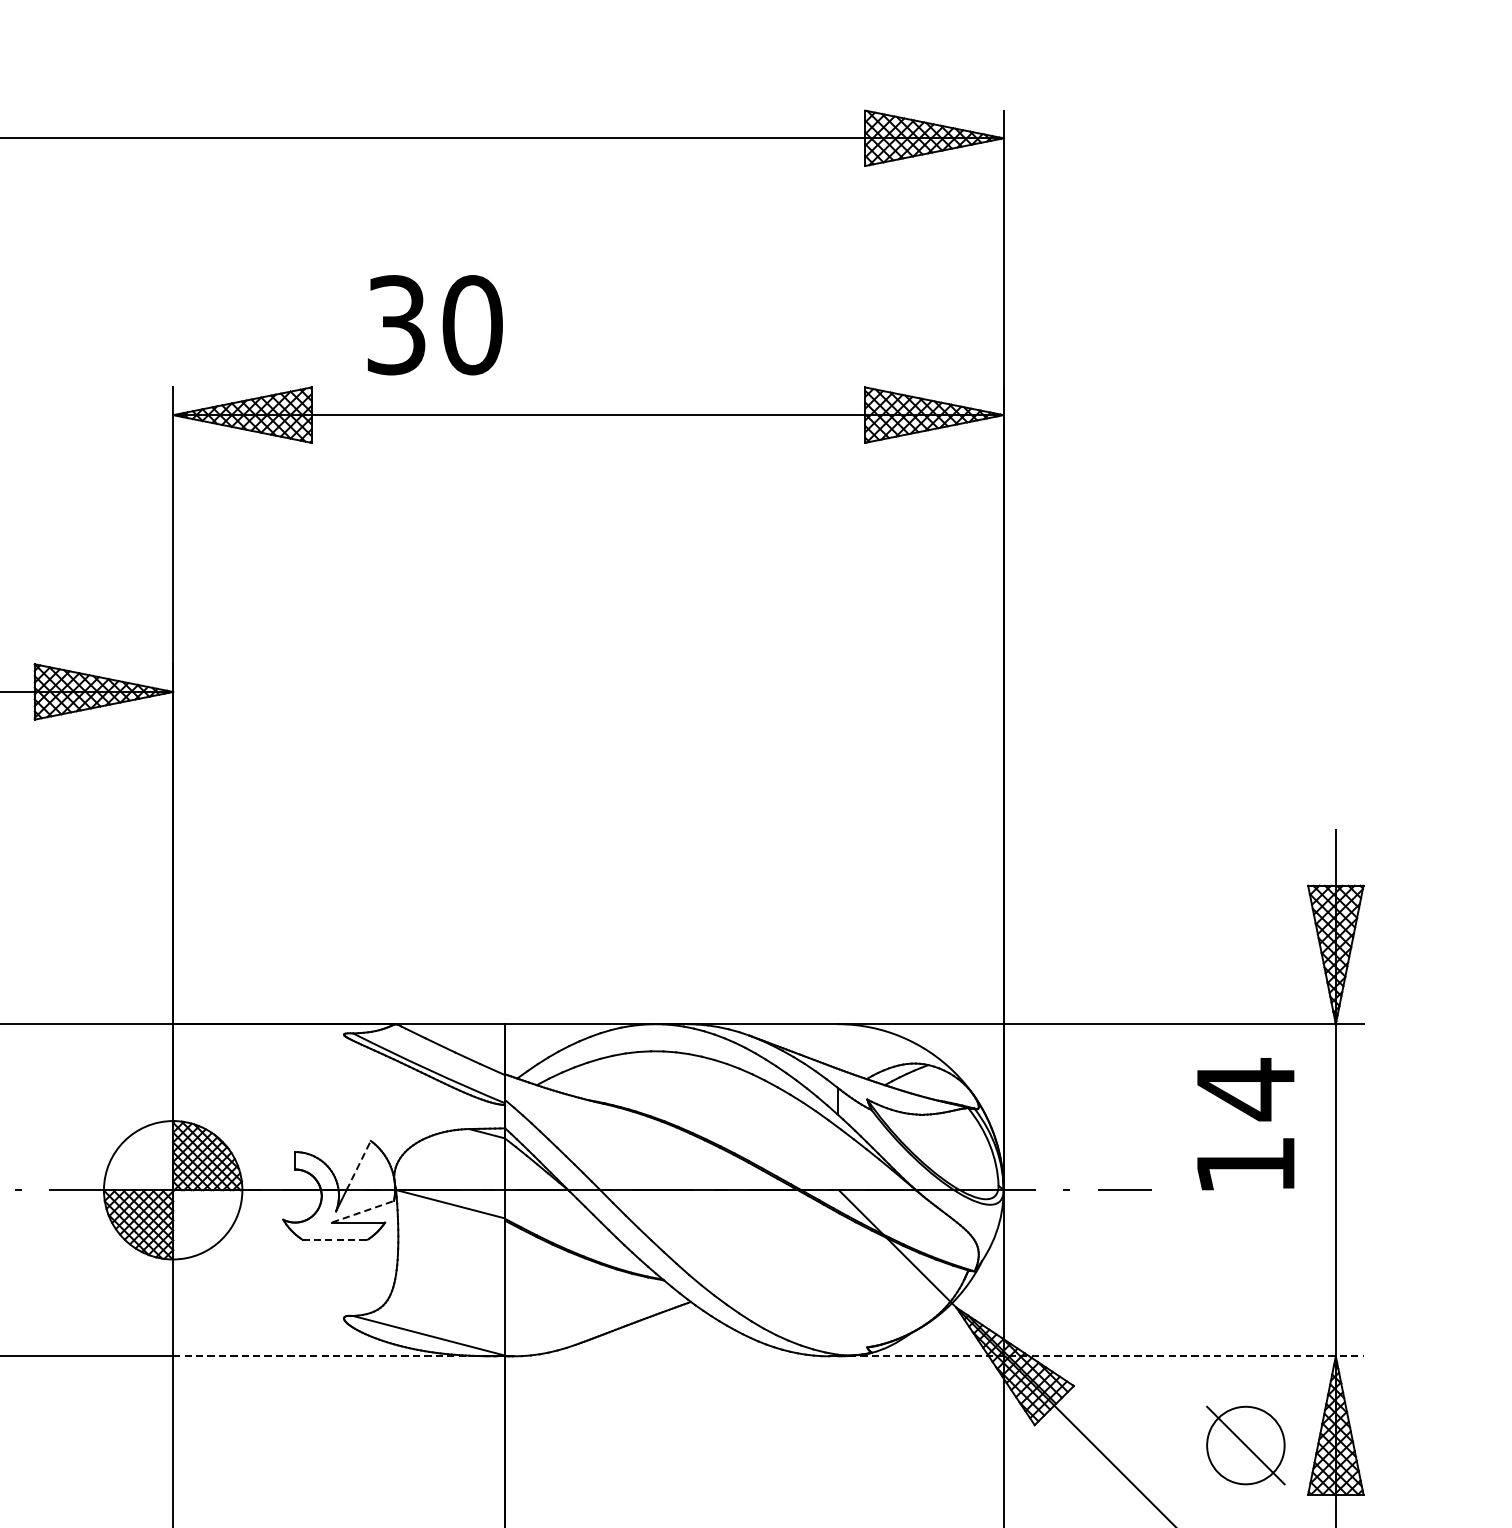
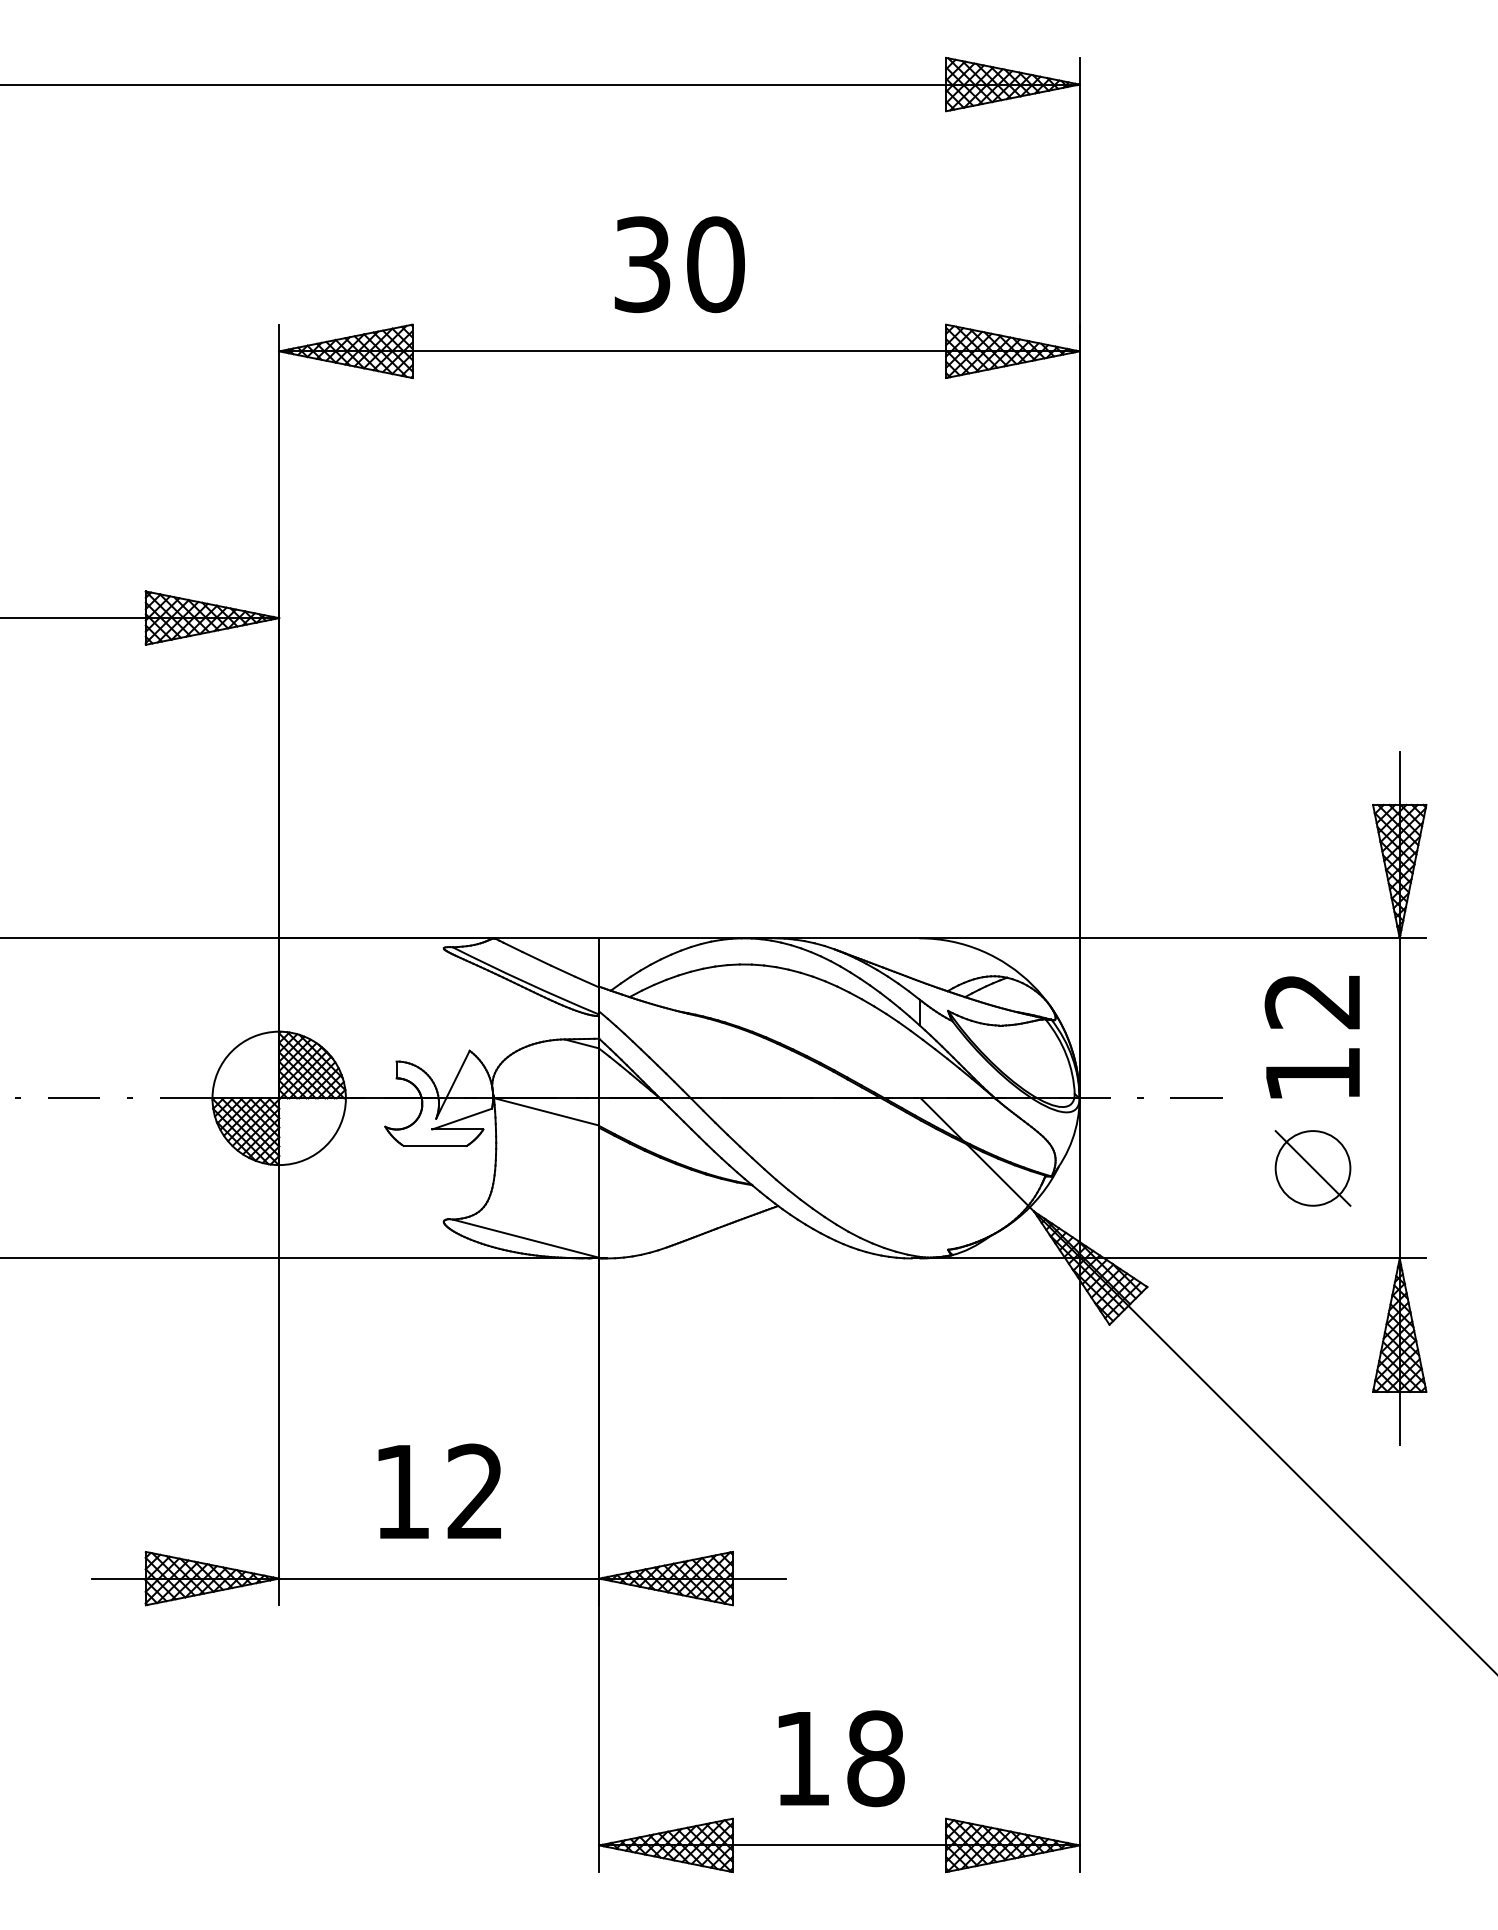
text: (434, 325) -> (679, 264), moved
text: (1244, 1088) -> (1311, 1000), 14 -> 12
line: (359, 1165) -> (458, 1074), dashed -> solid
line: (363, 1212) -> (462, 1119), dashed -> solid
line: (335, 1239) -> (435, 1145), dashed -> solid
line: (339, 1356) -> (439, 1258), dashed -> solid
line: (1101, 1356) -> (1173, 1258), dashed -> solid
part: (1245, 1445) -> (1312, 1168), moved

